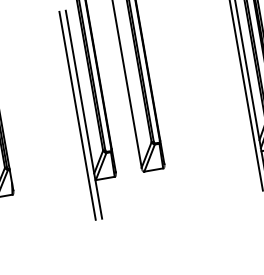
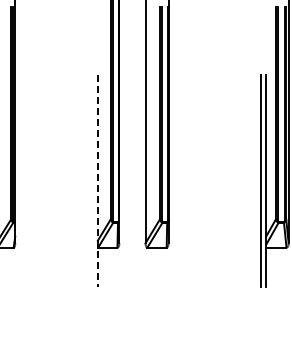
line: (77, 115) -> (91, 180), removed
line: (83, 115) -> (97, 181), solid -> dashed

